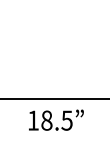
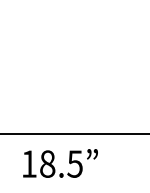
text: (56, 119) -> (60, 162), moved

